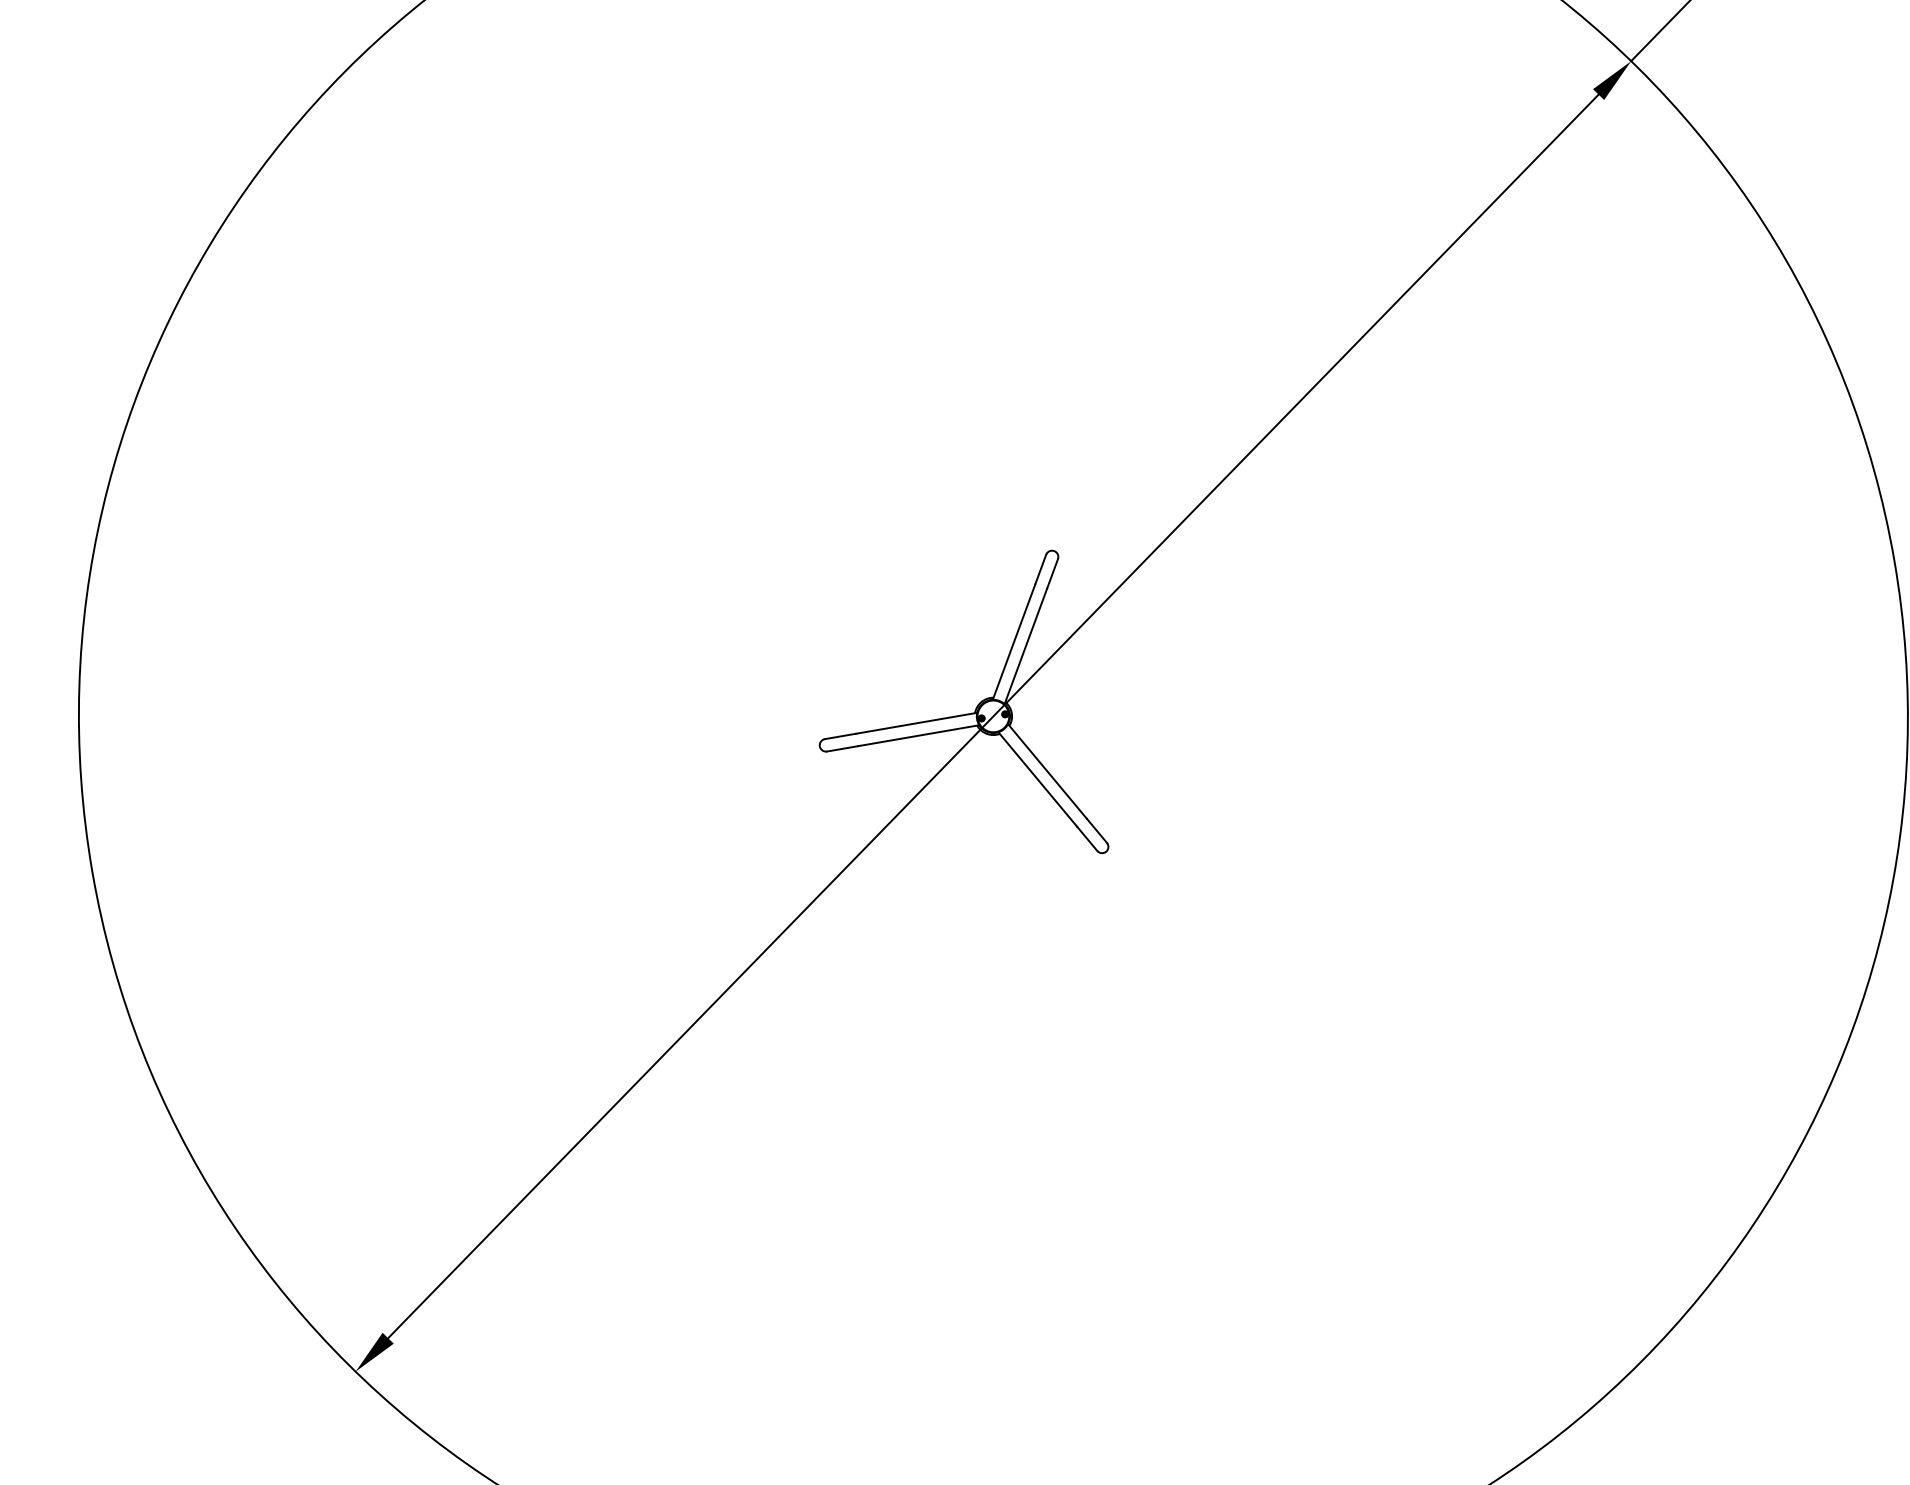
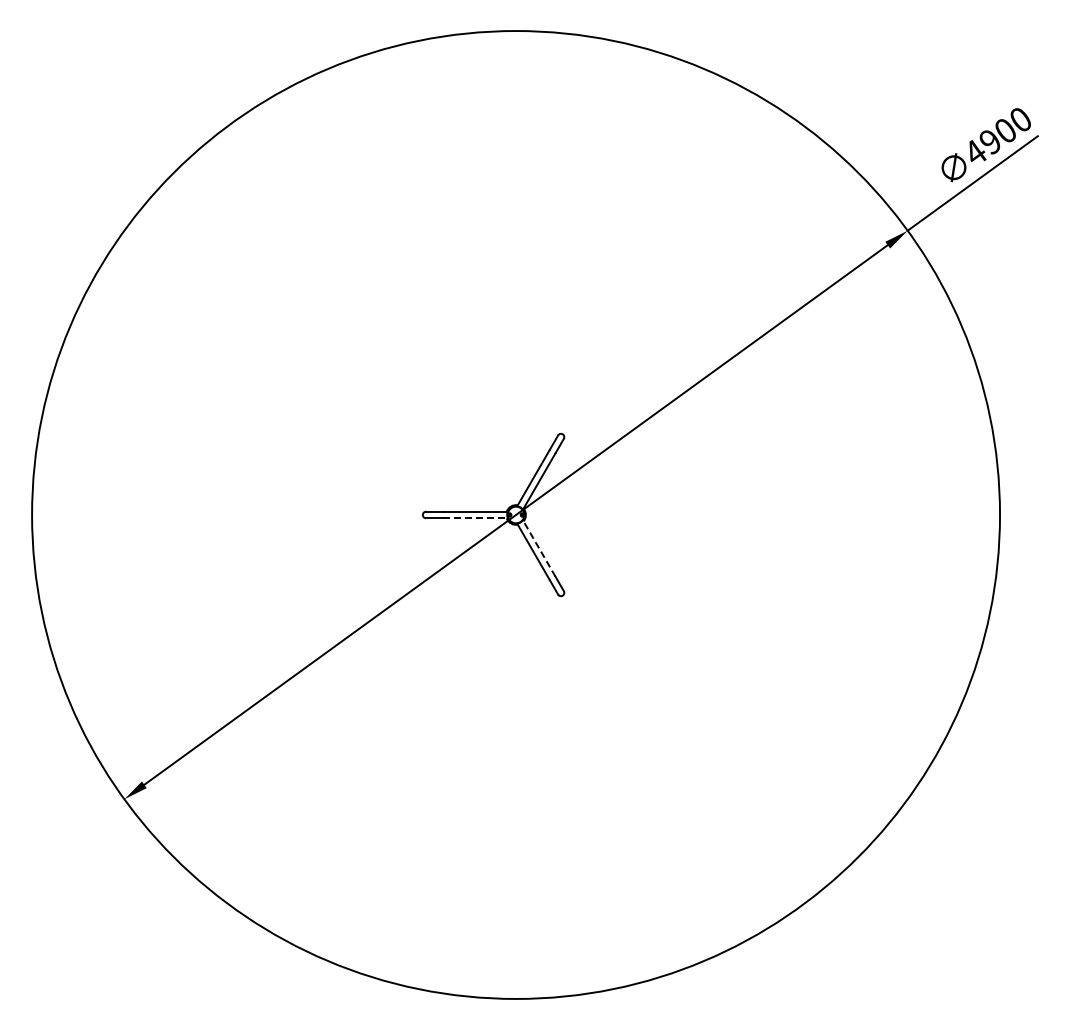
line: (919, 735) -> (475, 518), solid -> dashed
line: (1047, 771) -> (539, 548), solid -> dashed

